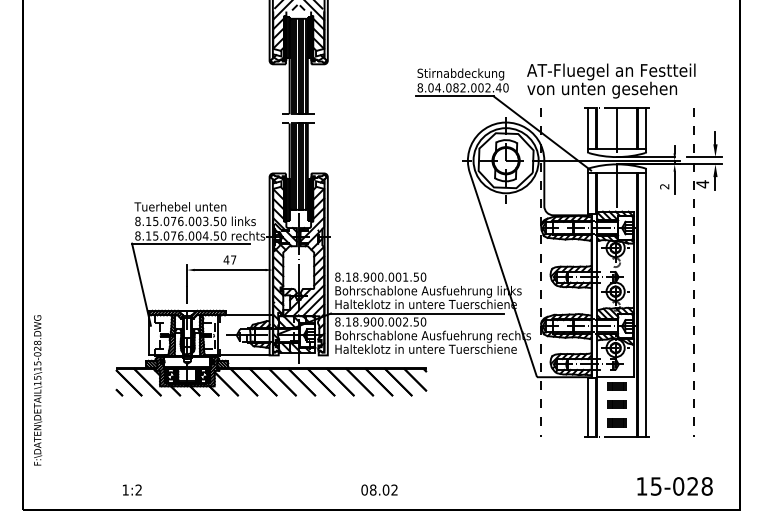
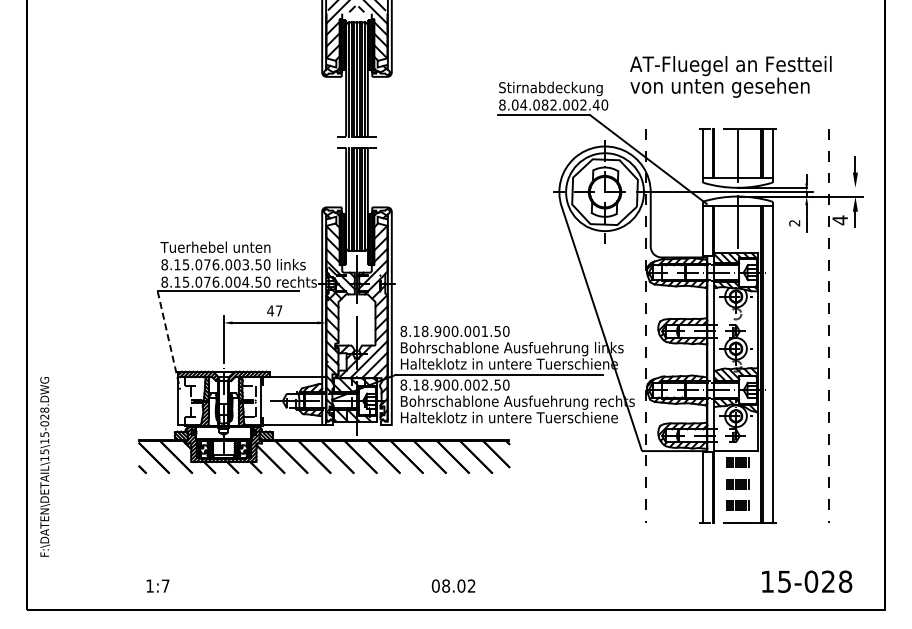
text: (611, 80) -> (730, 76), moved
line: (704, 156) -> (842, 187), removed
line: (141, 284) -> (169, 340), solid -> dashed
text: (138, 489) -> (165, 585), 1:2 -> 1:7

